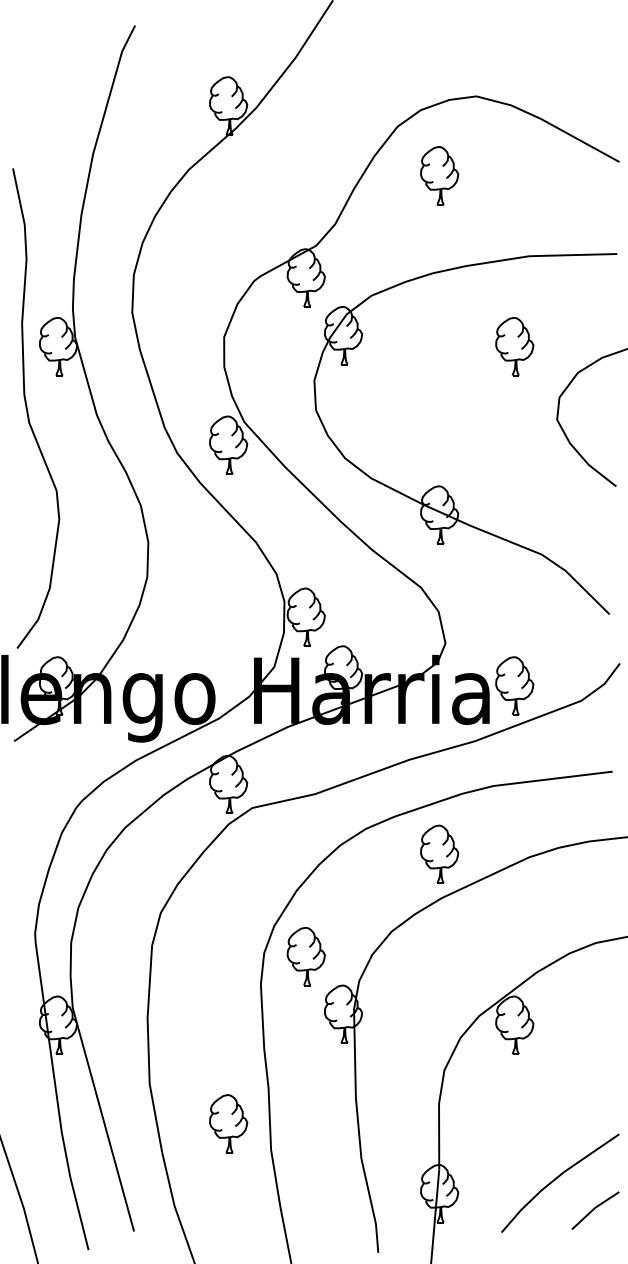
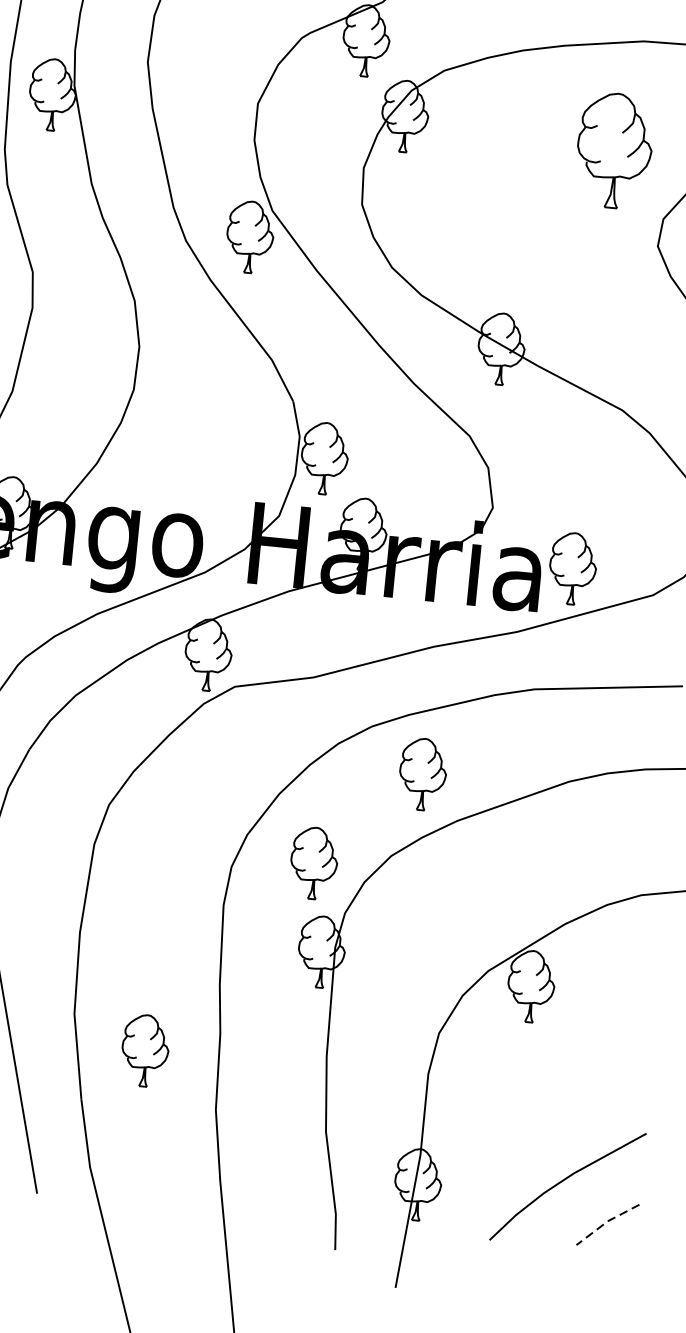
part: (514, 346) -> (614, 150), size x1.6
part: (439, 853) -> (422, 773), moved
part: (305, 956) -> (313, 863), moved
part: (228, 1123) -> (145, 1050), moved
line: (594, 1208) -> (606, 1222), solid -> dashed

